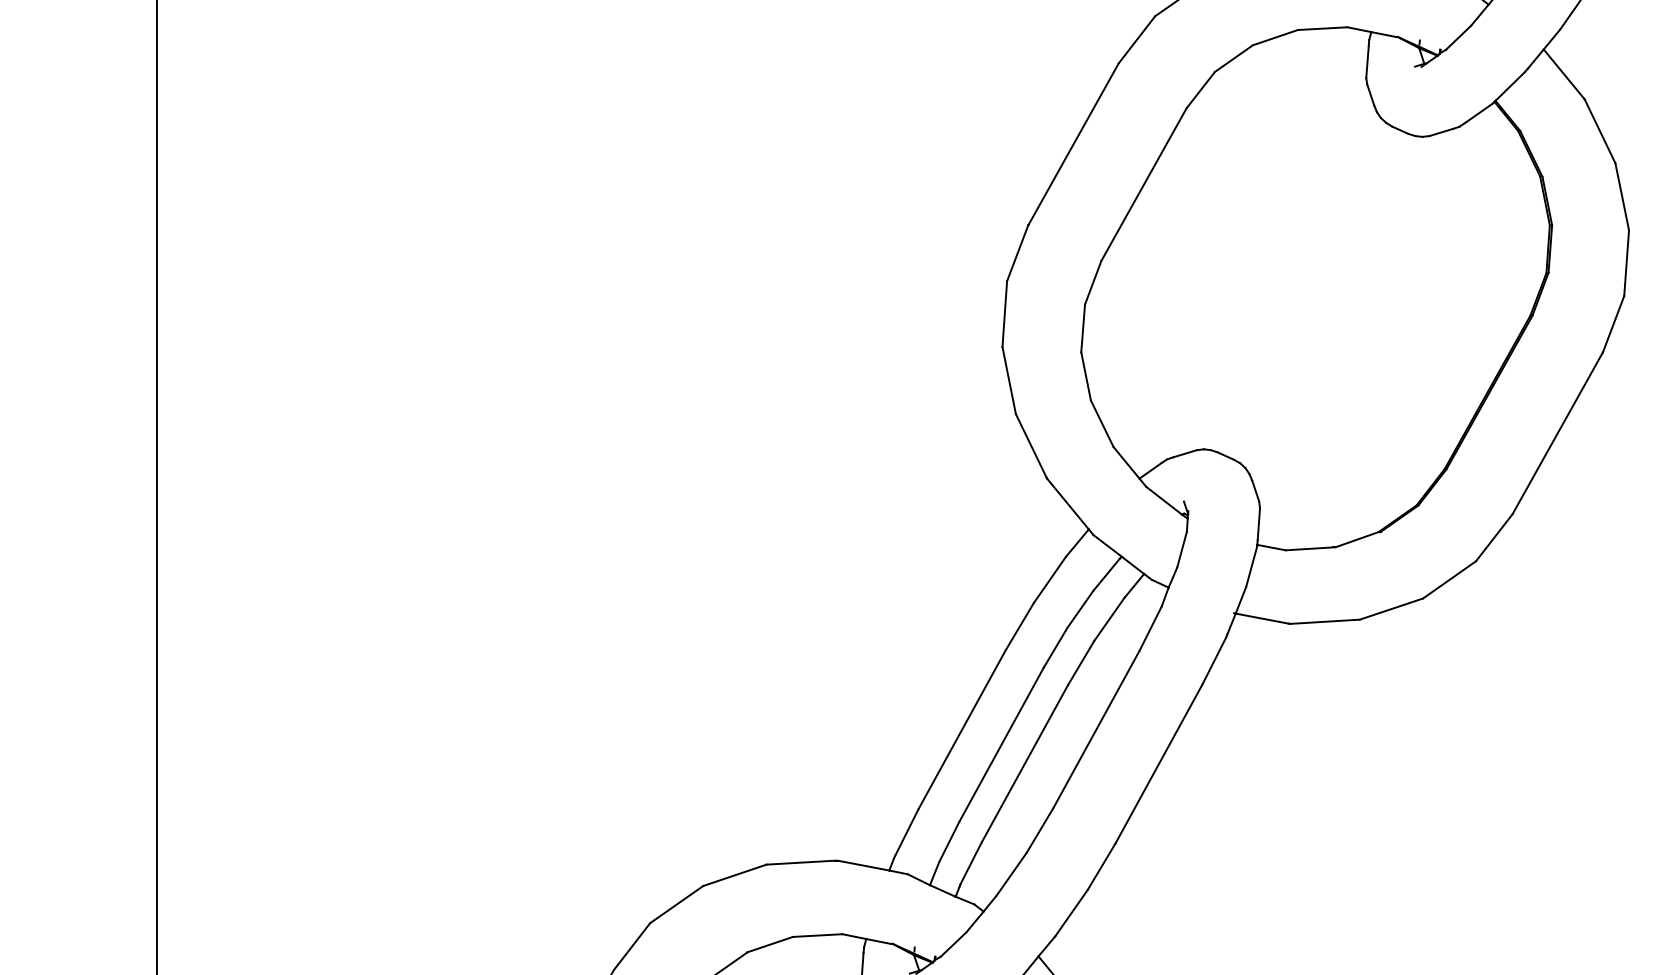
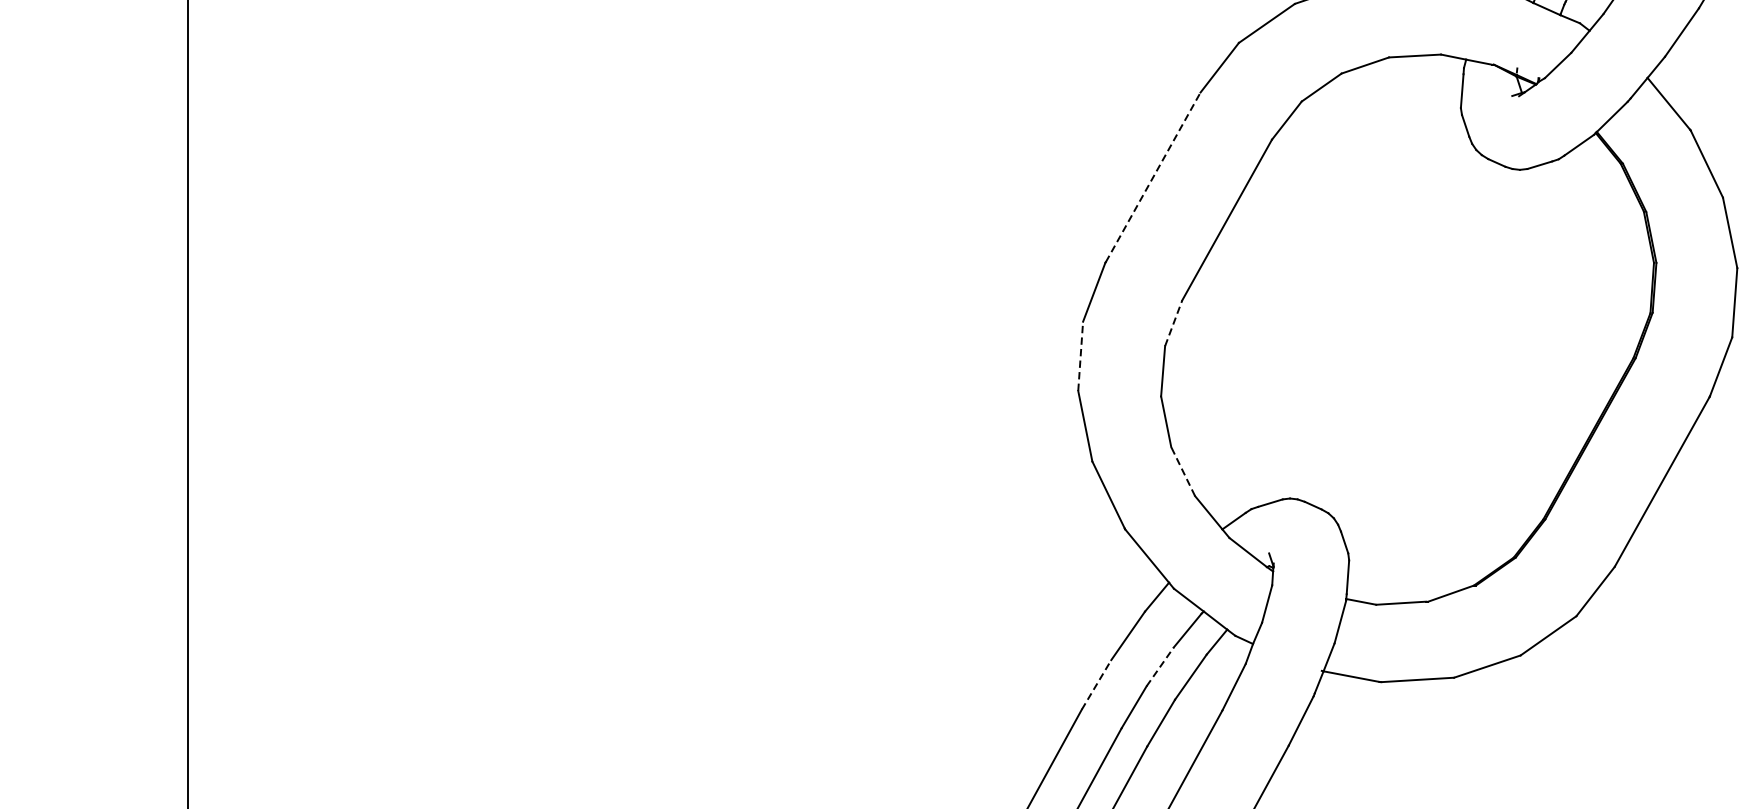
line: (1073, 143) -> (1152, 176), solid -> dashed
line: (1093, 282) -> (1173, 323), solid -> dashed
line: (1004, 314) -> (1080, 356), solid -> dashed
line: (1102, 423) -> (1183, 471), solid -> dashed
line: (1080, 609) -> (1160, 667), solid -> dashed
line: (1020, 626) -> (1097, 684), solid -> dashed

